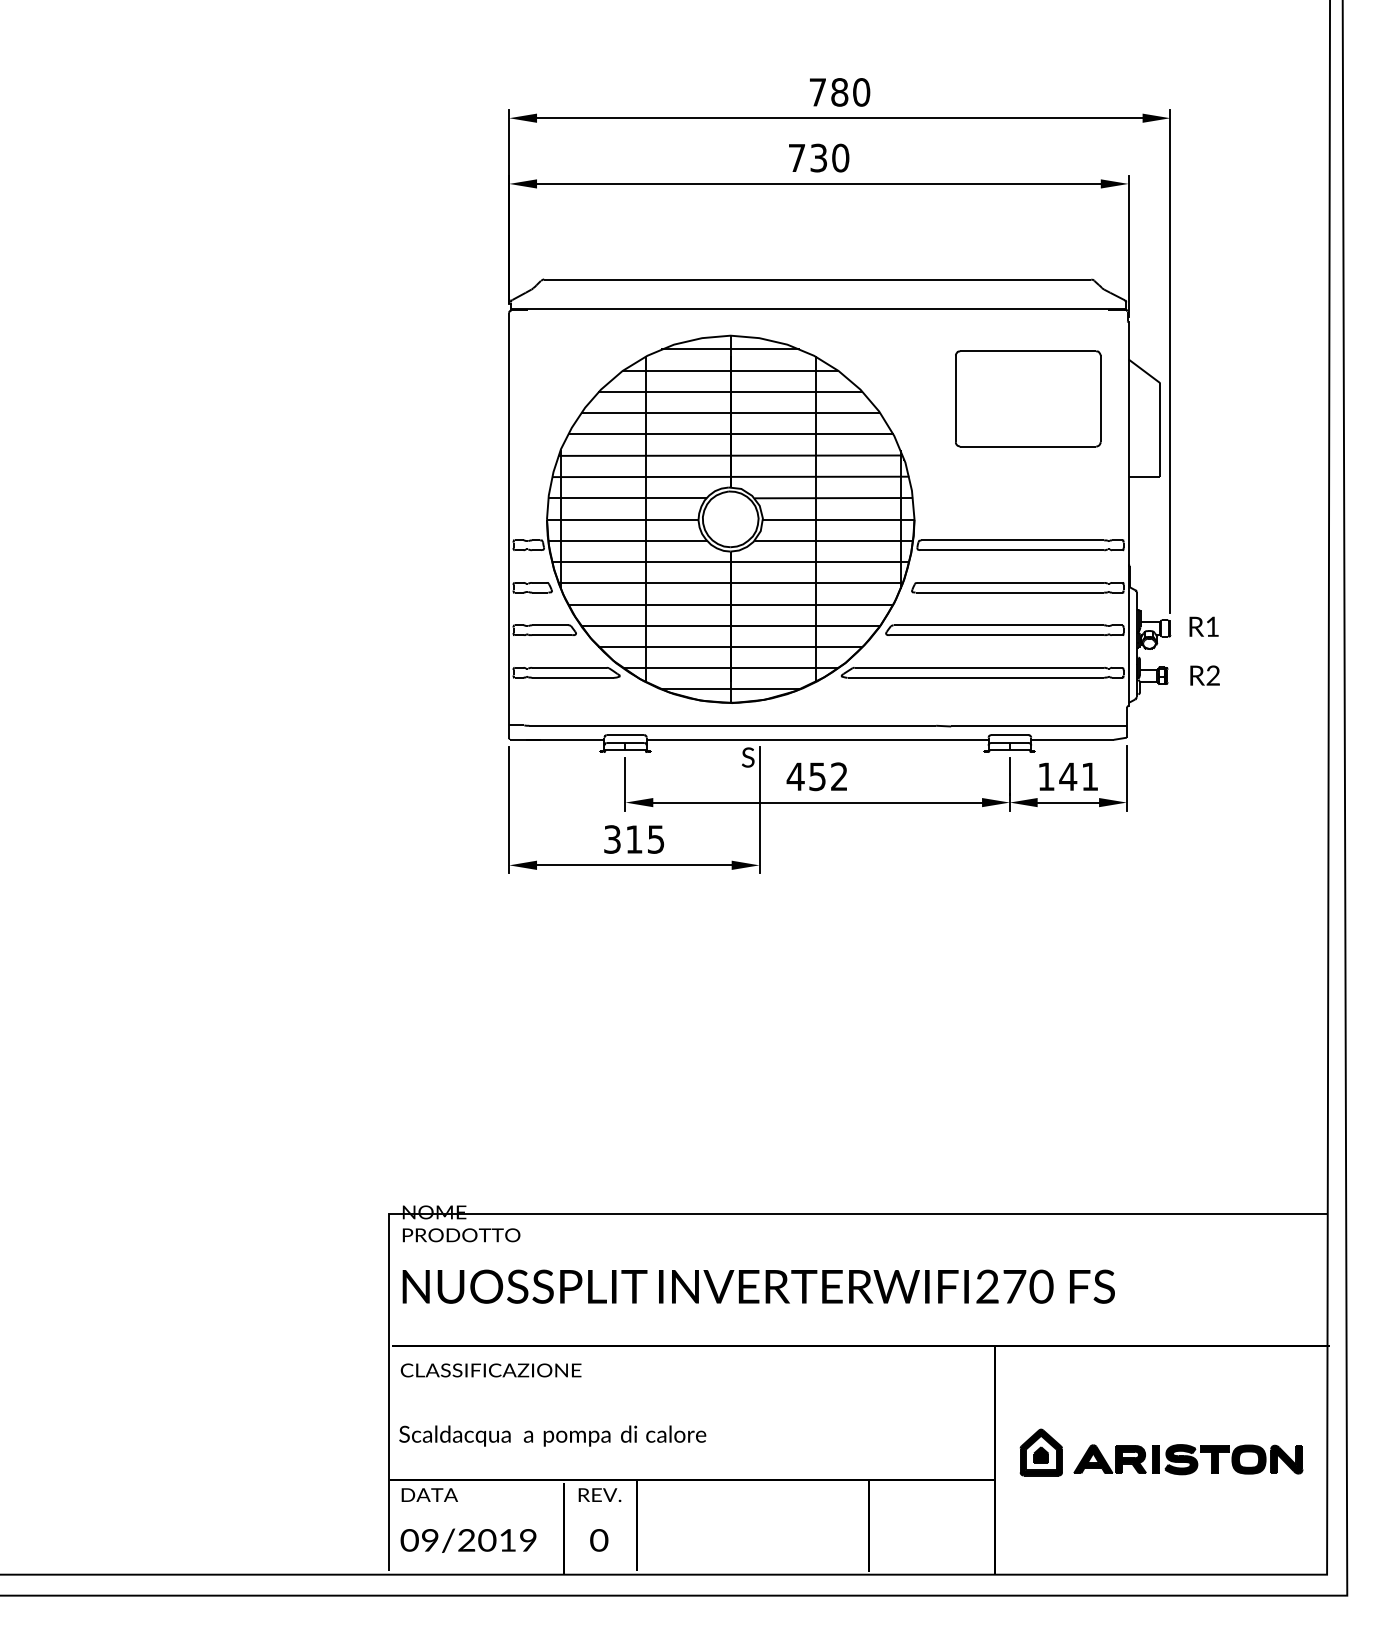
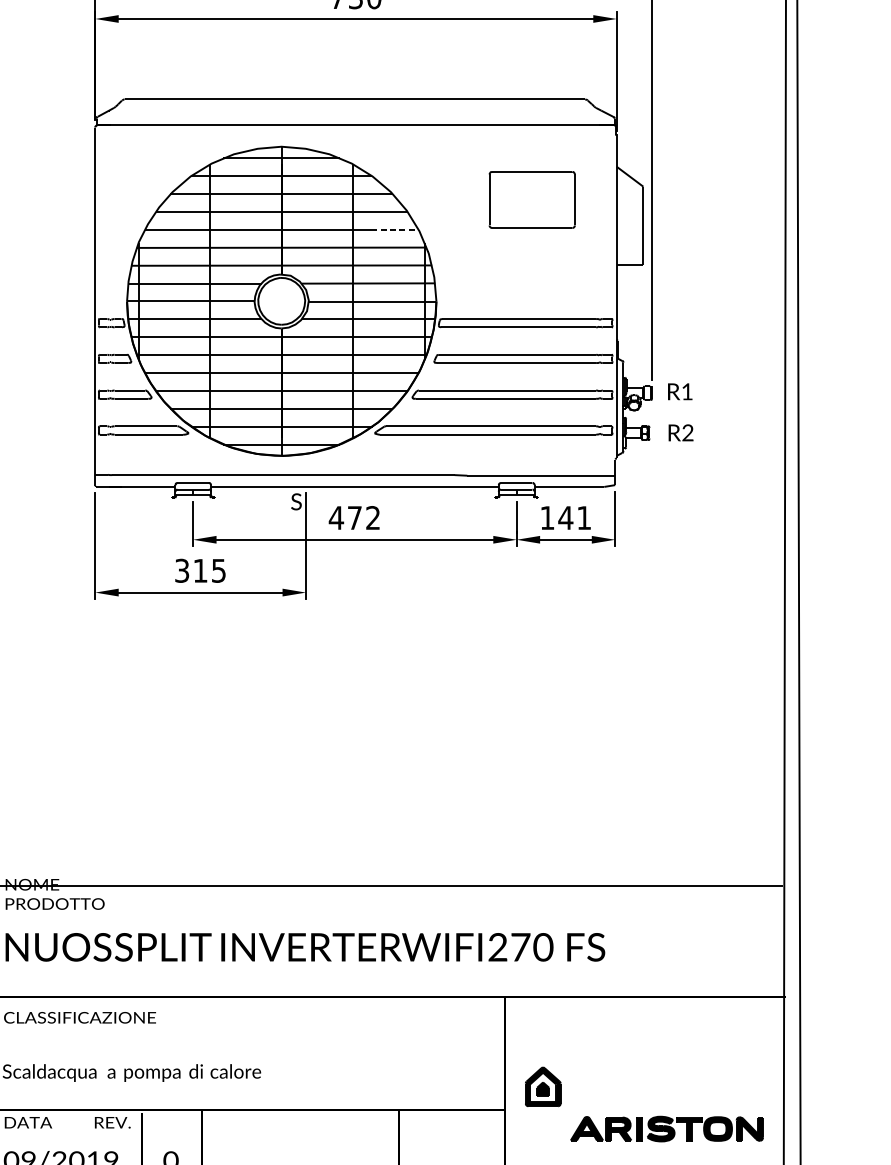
part: (1028, 398) -> (532, 199), size x0.7
line: (866, 434) -> (396, 229), solid -> dashed
text: (817, 776) -> (354, 517), 452 -> 472
part: (1188, 1459) -> (667, 1128), moved
text: (599, 1494) -> (112, 1122), moved

